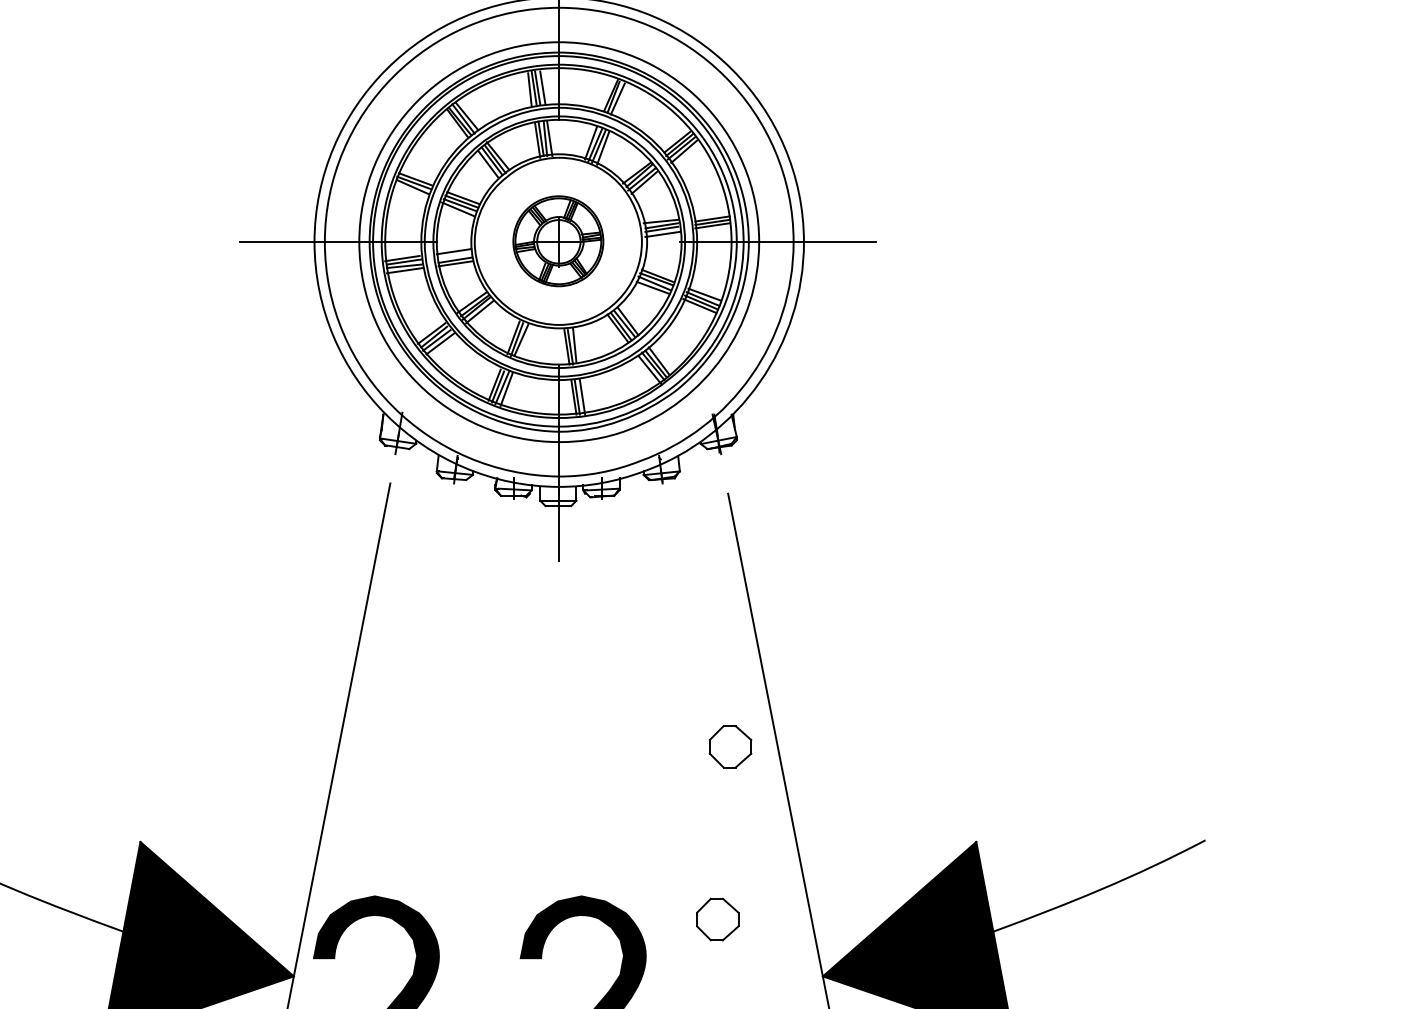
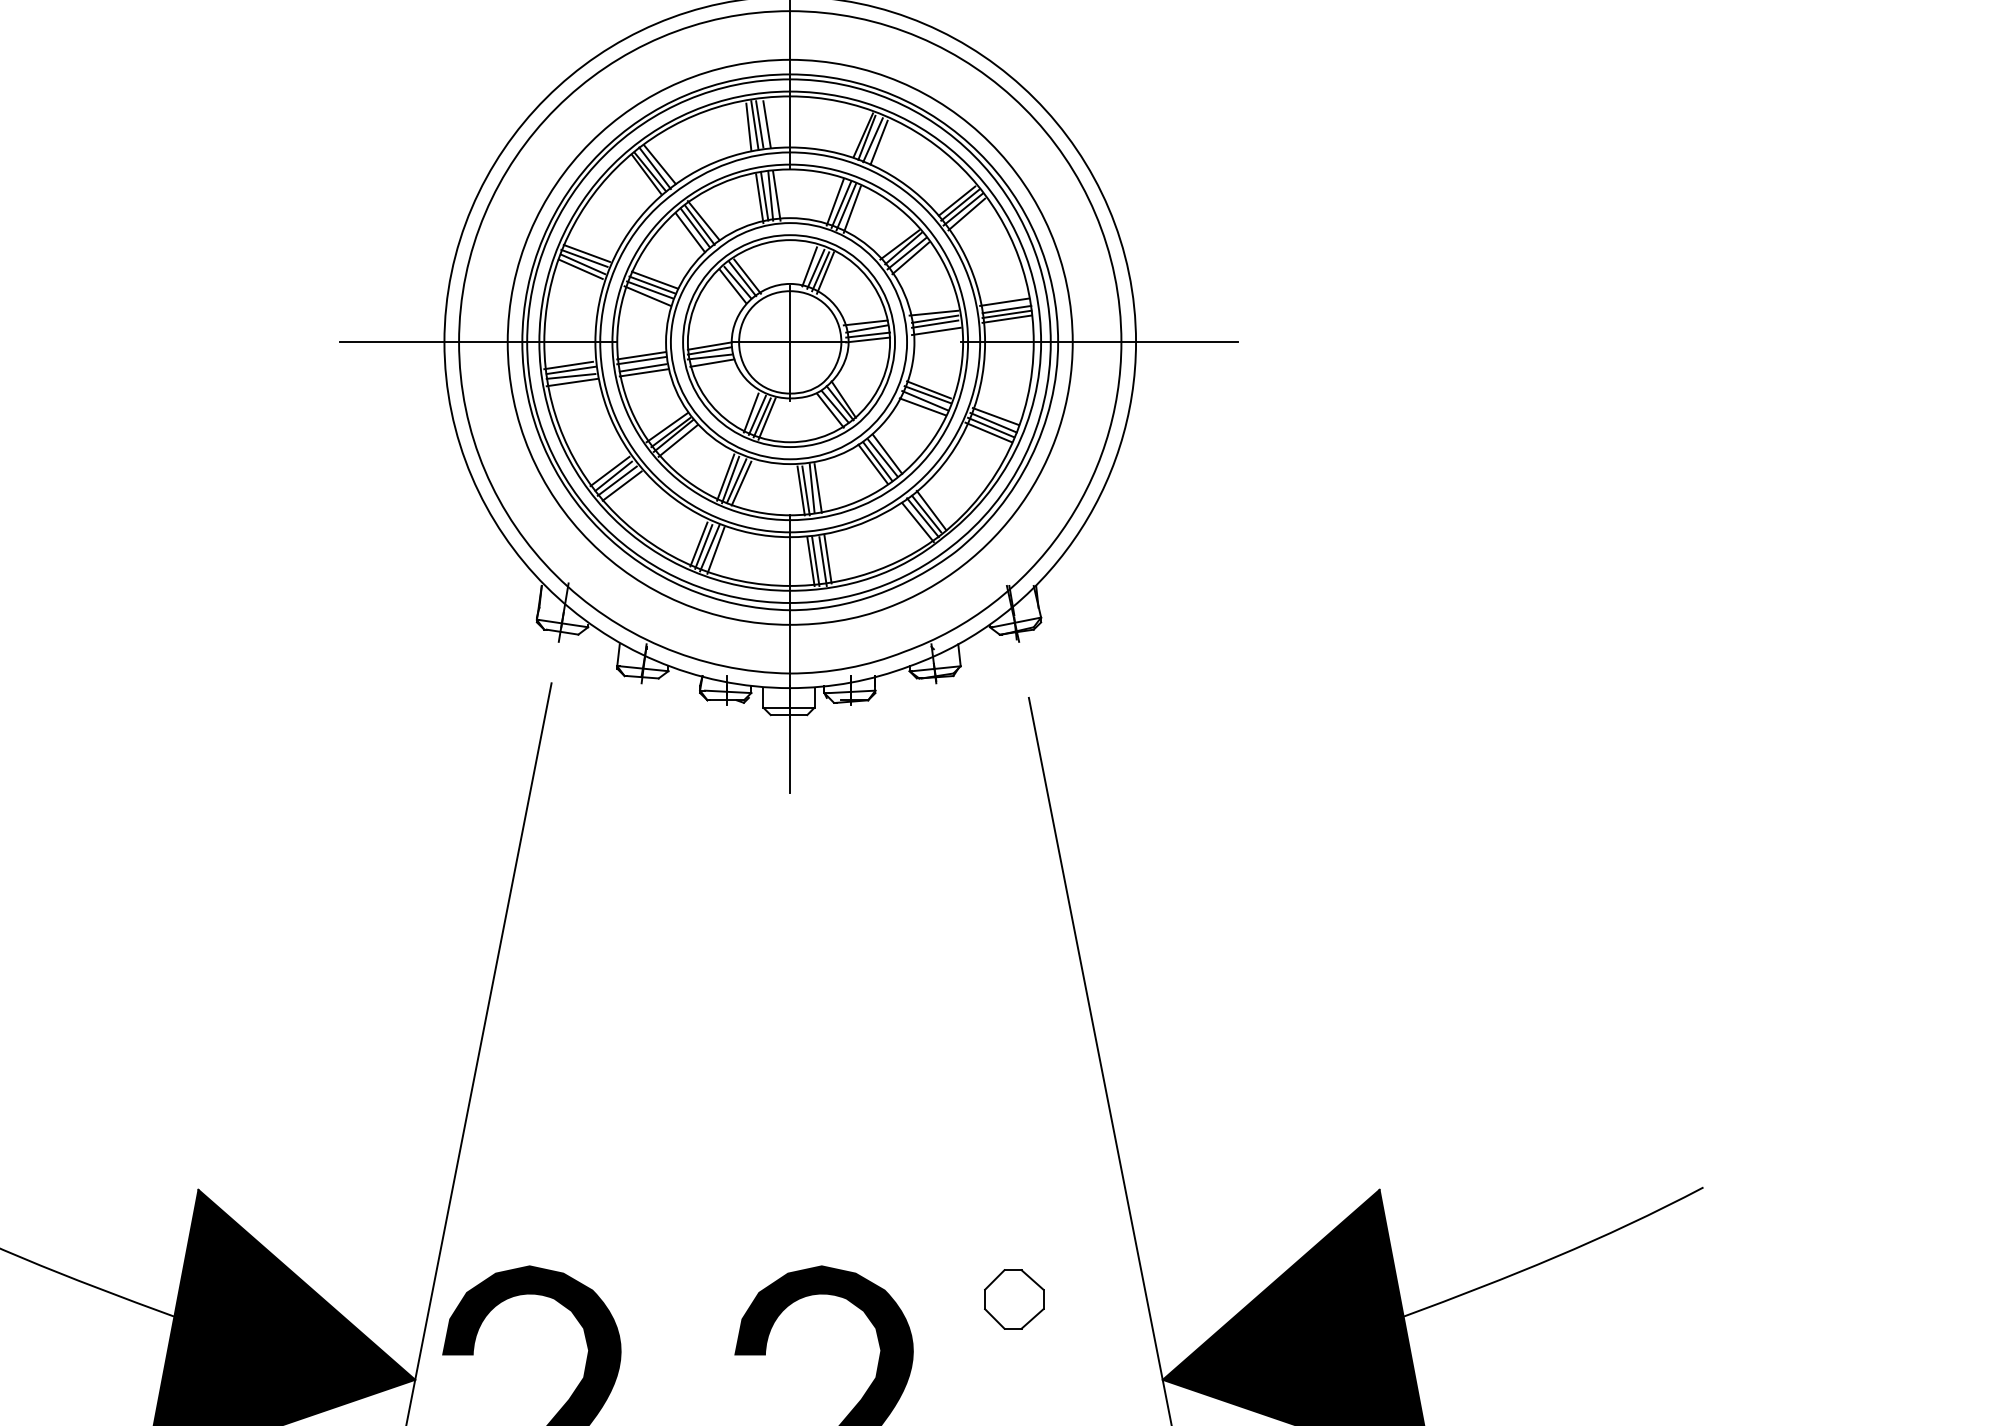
line: (621, 100) -> (878, 142), added
line: (410, 190) -> (580, 269), added
line: (710, 213) -> (1004, 301), added
part: (558, 240) -> (788, 340), size x1.67
line: (453, 255) -> (641, 360), added
line: (524, 342) -> (741, 483), added
line: (578, 345) -> (817, 488), added
line: (585, 395) -> (827, 558), added
part: (730, 746) -> (1032, 1055), removed

